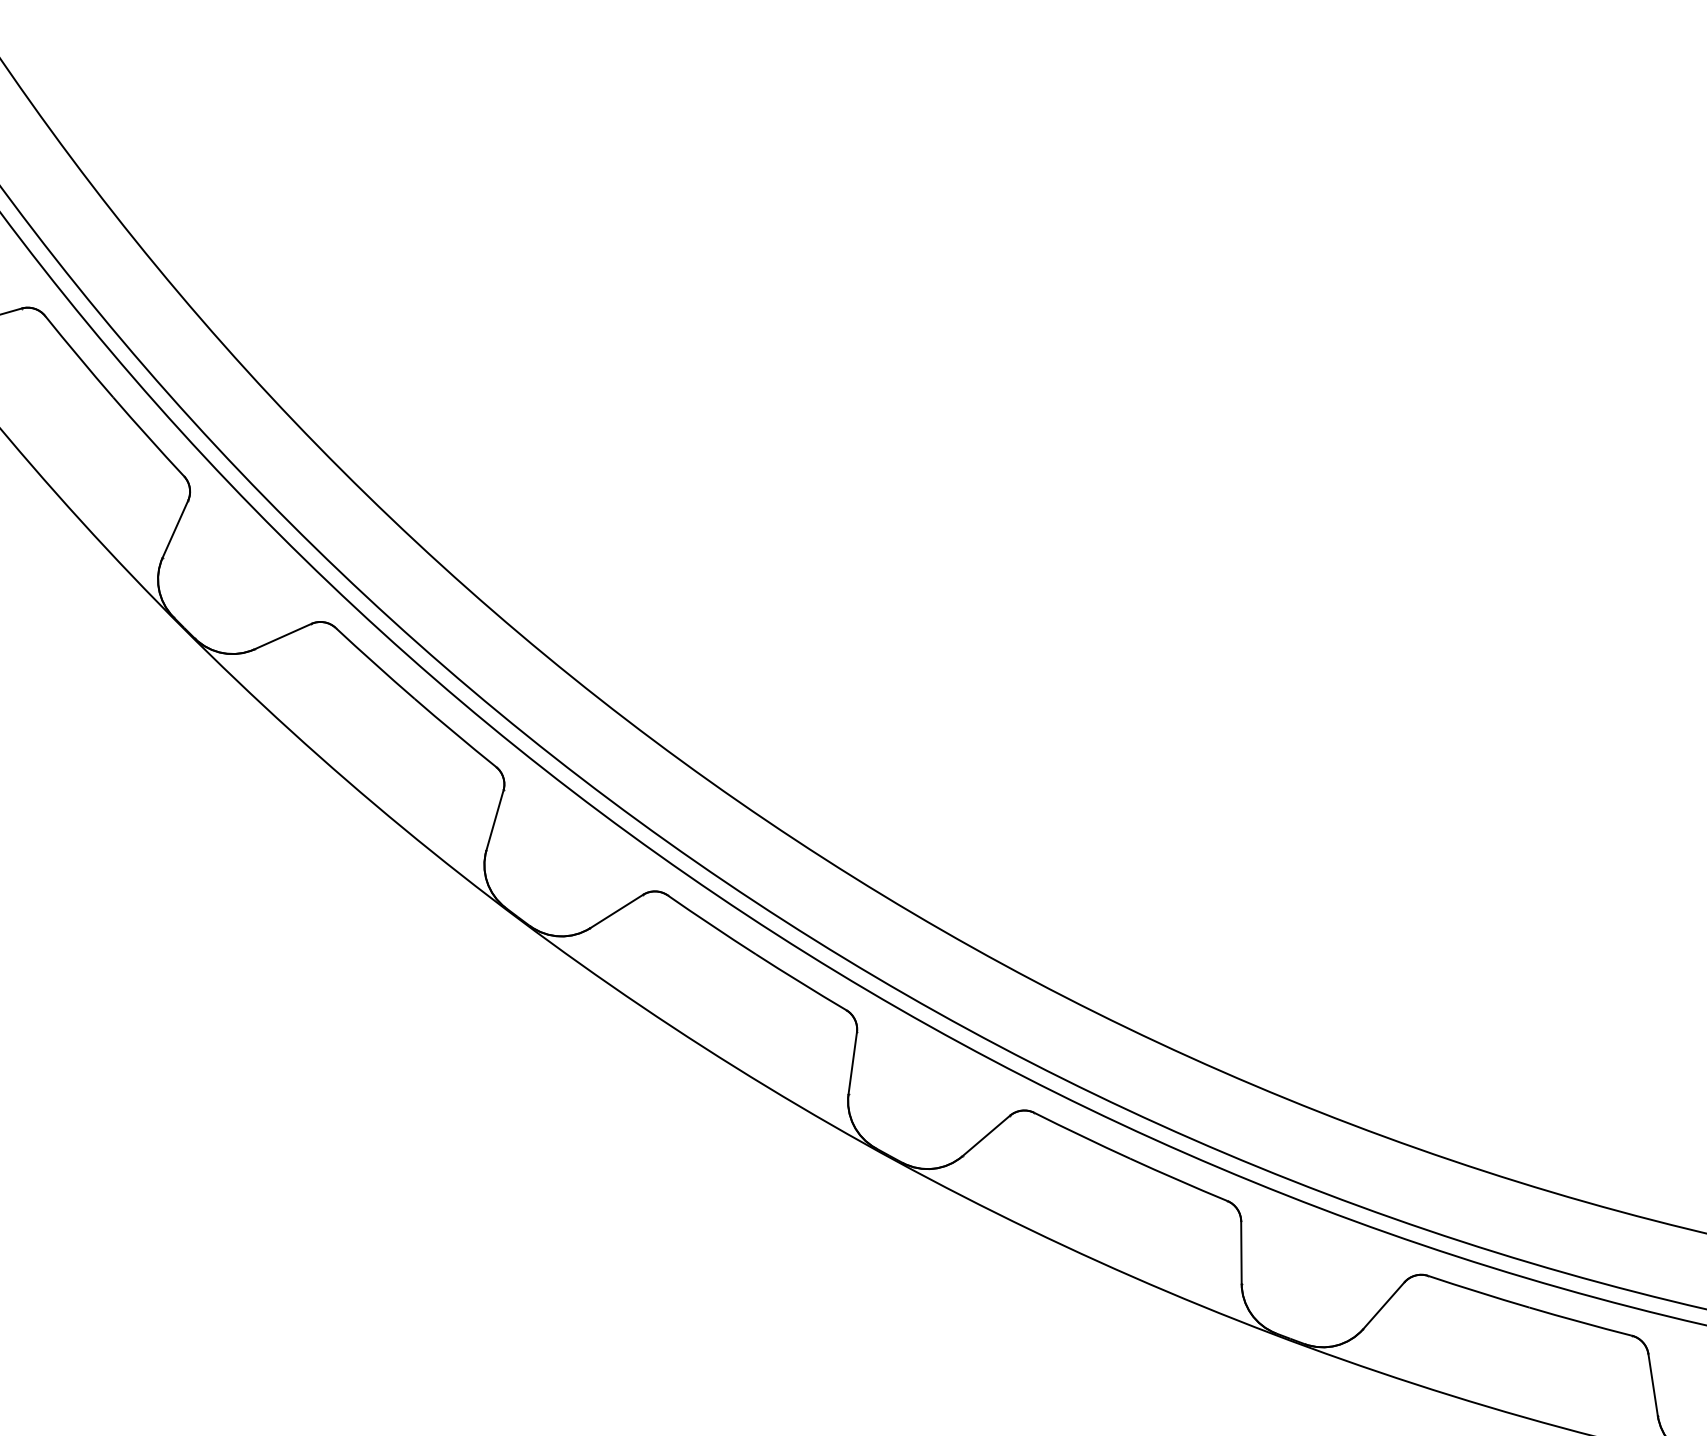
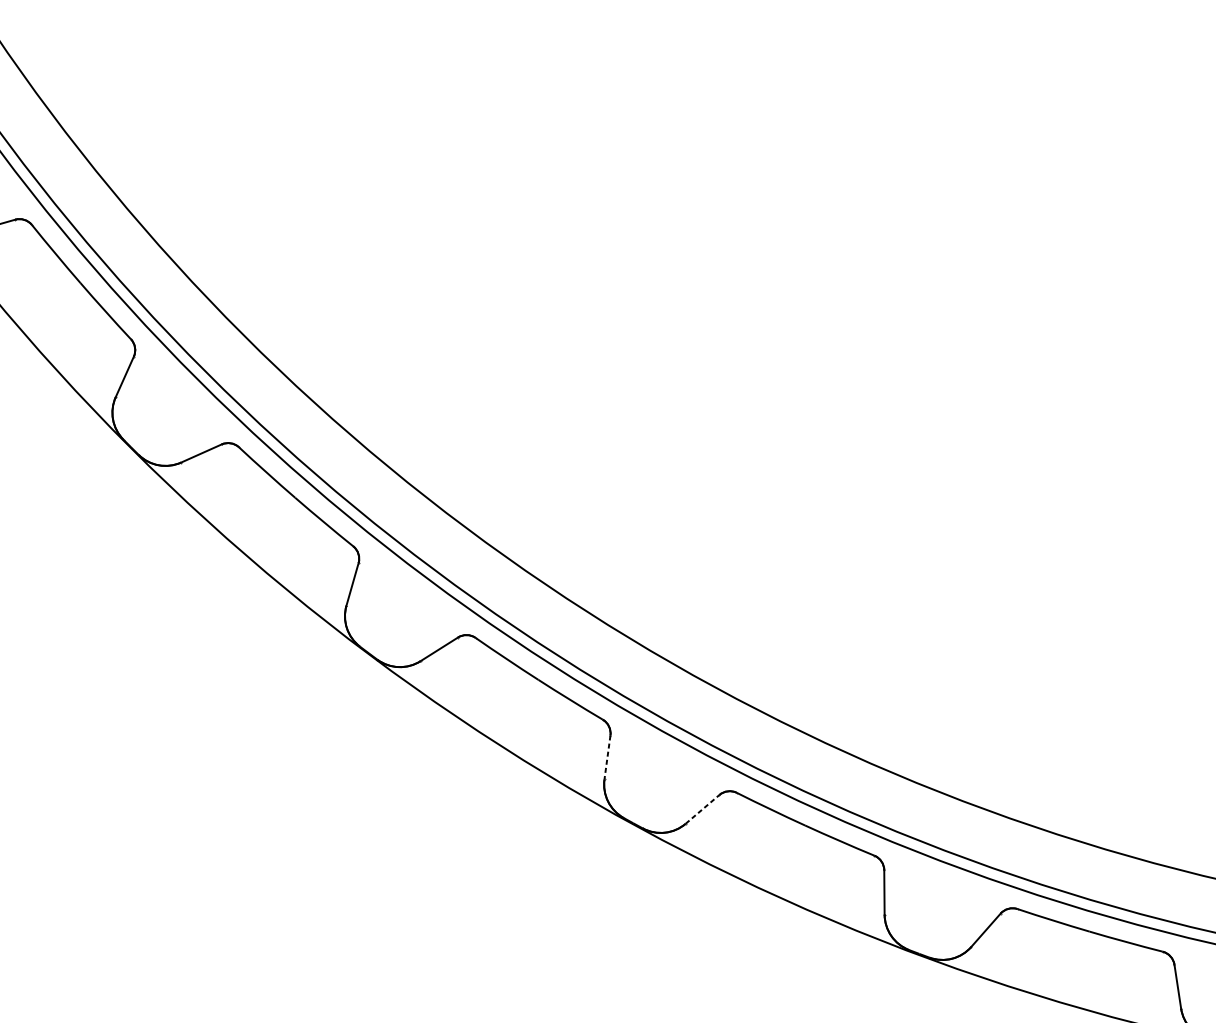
line: (852, 1063) -> (607, 757), solid -> dashed
line: (986, 1135) -> (702, 809), solid -> dashed

